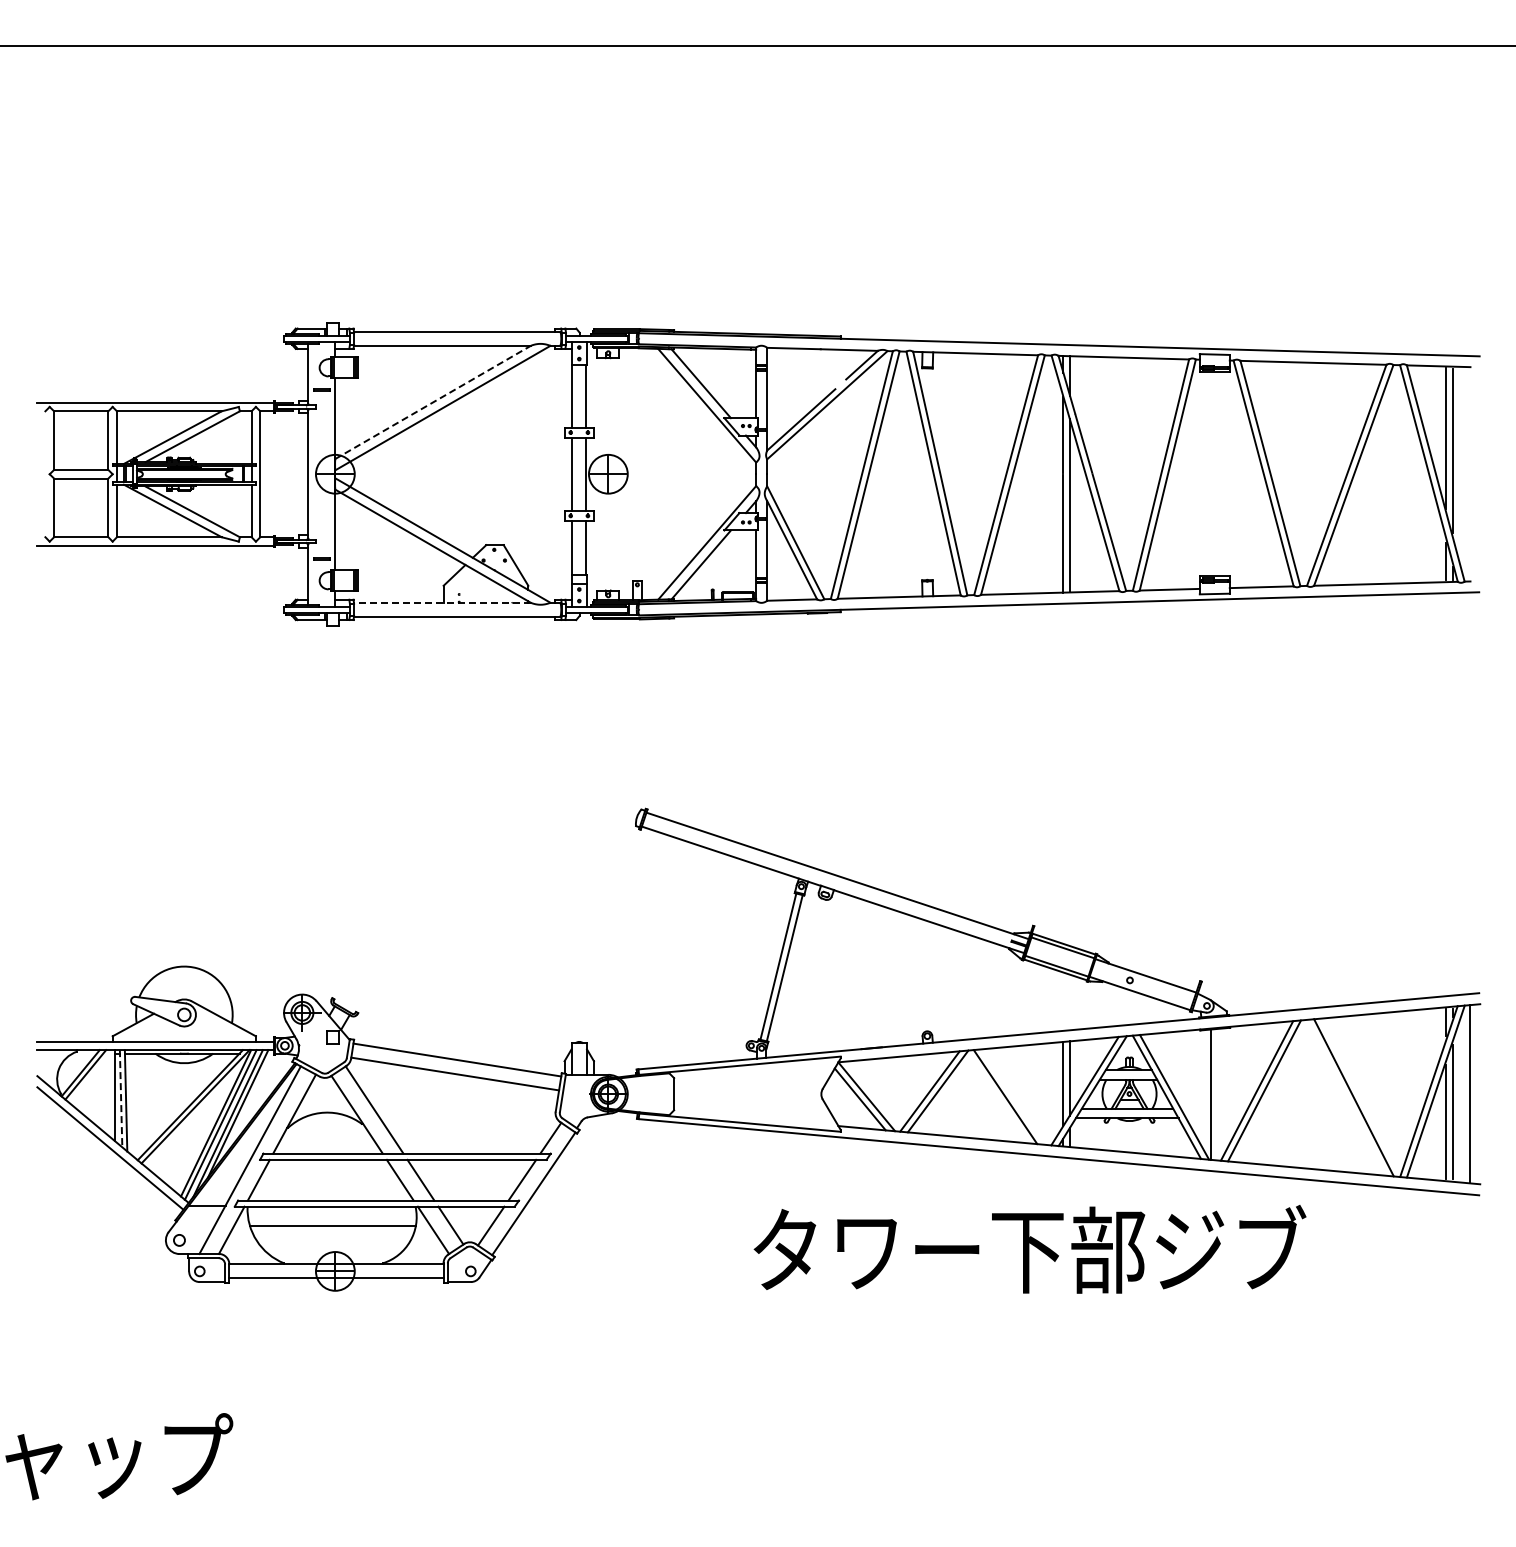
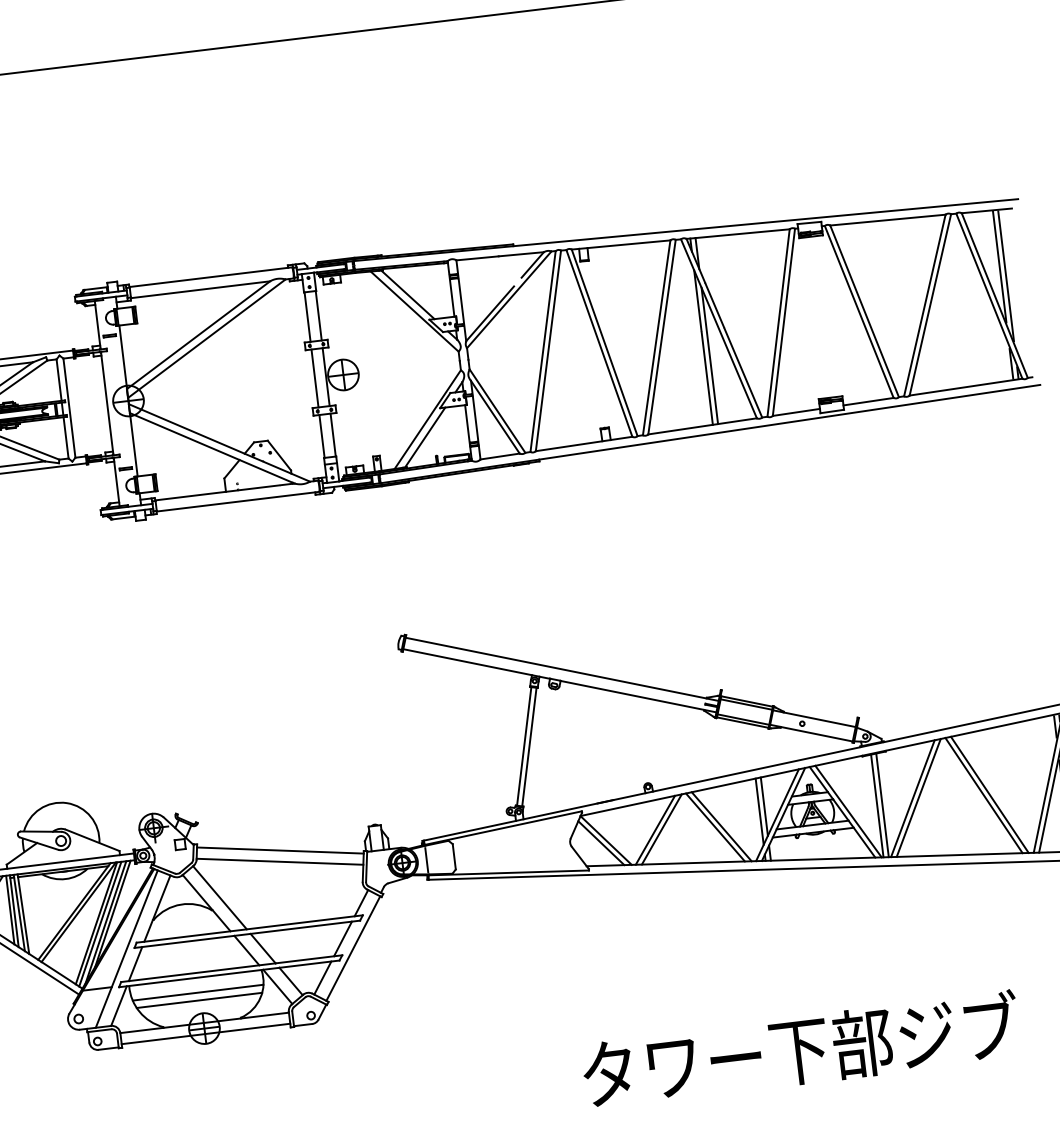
line: (433, 402) -> (198, 335), dashed -> solid
line: (441, 602) -> (224, 491), dashed -> solid
line: (110, 1093) -> (10, 909), added
line: (639, 1094) -> (427, 860), added
line: (1218, 1094) -> (882, 805), added
line: (1013, 1096) -> (721, 826), added
line: (1346, 1097) -> (983, 795), added
line: (121, 1098) -> (19, 912), dashed -> solid
line: (333, 1235) -> (199, 1000), added
text: (1029, 1249) -> (800, 1049), moved

